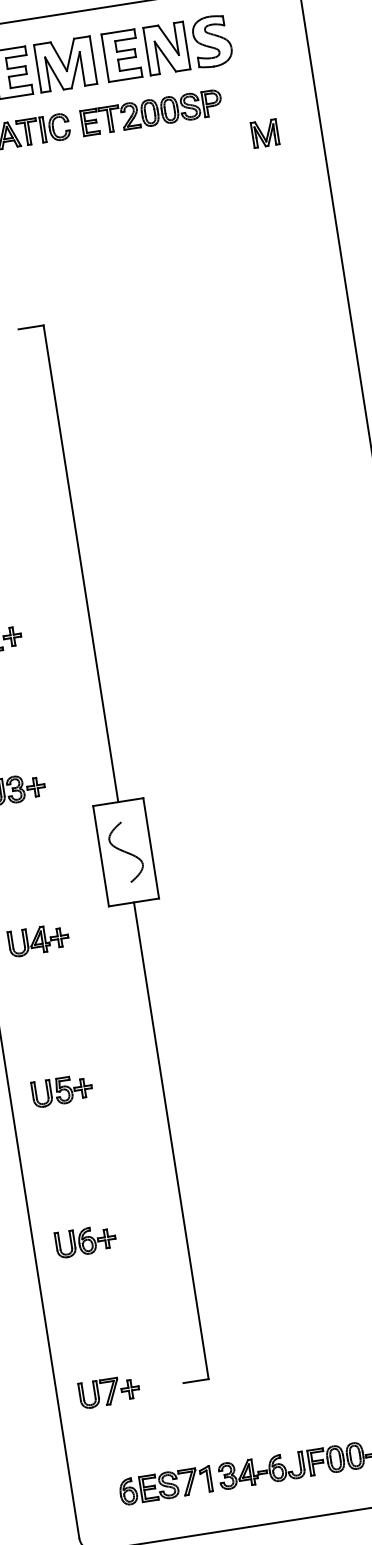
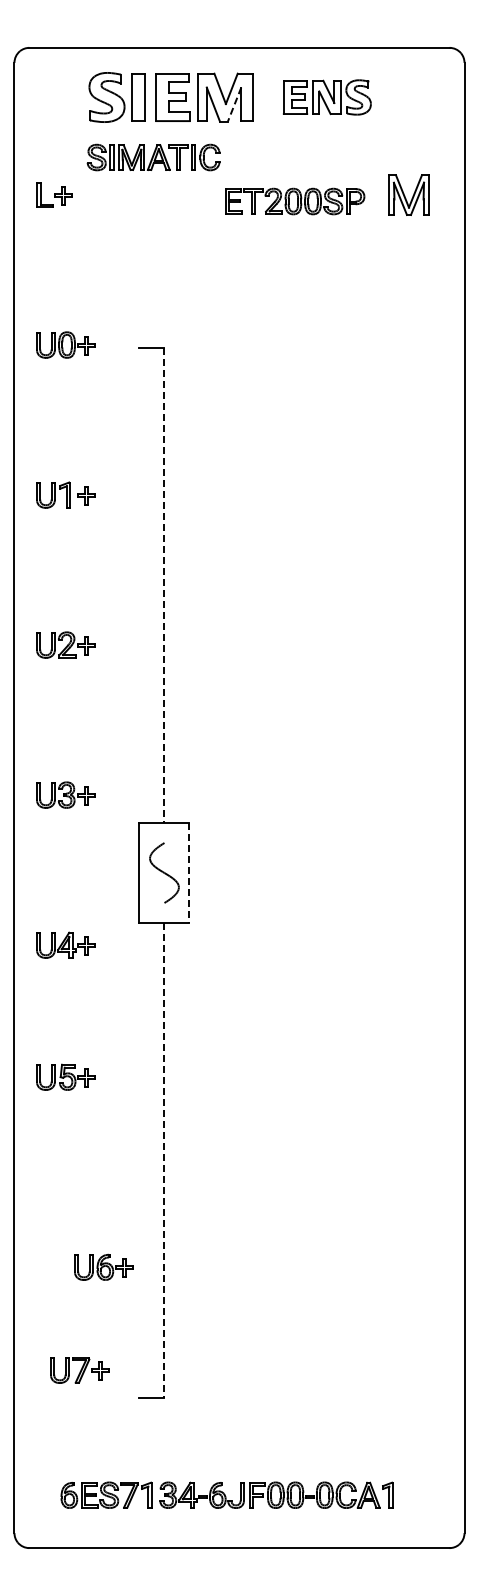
part: (167, 48) -> (327, 97), size x0.7
line: (75, 71) -> (234, 105), solid -> dashed
part: (152, 112) -> (295, 201), moved
part: (265, 132) -> (409, 194), size x1.6
line: (80, 563) -> (164, 585), solid -> dashed
line: (151, 848) -> (189, 873), solid -> dashed
part: (61, 1090) -> (65, 1076), moved
line: (171, 1140) -> (164, 1160), solid -> dashed
part: (85, 1240) -> (103, 1266), moved
part: (108, 1392) -> (79, 1370), moved

